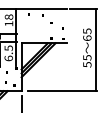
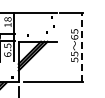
part: (47, 26) -> (50, 29), moved
line: (96, 50) -> (82, 47), solid -> dashed

